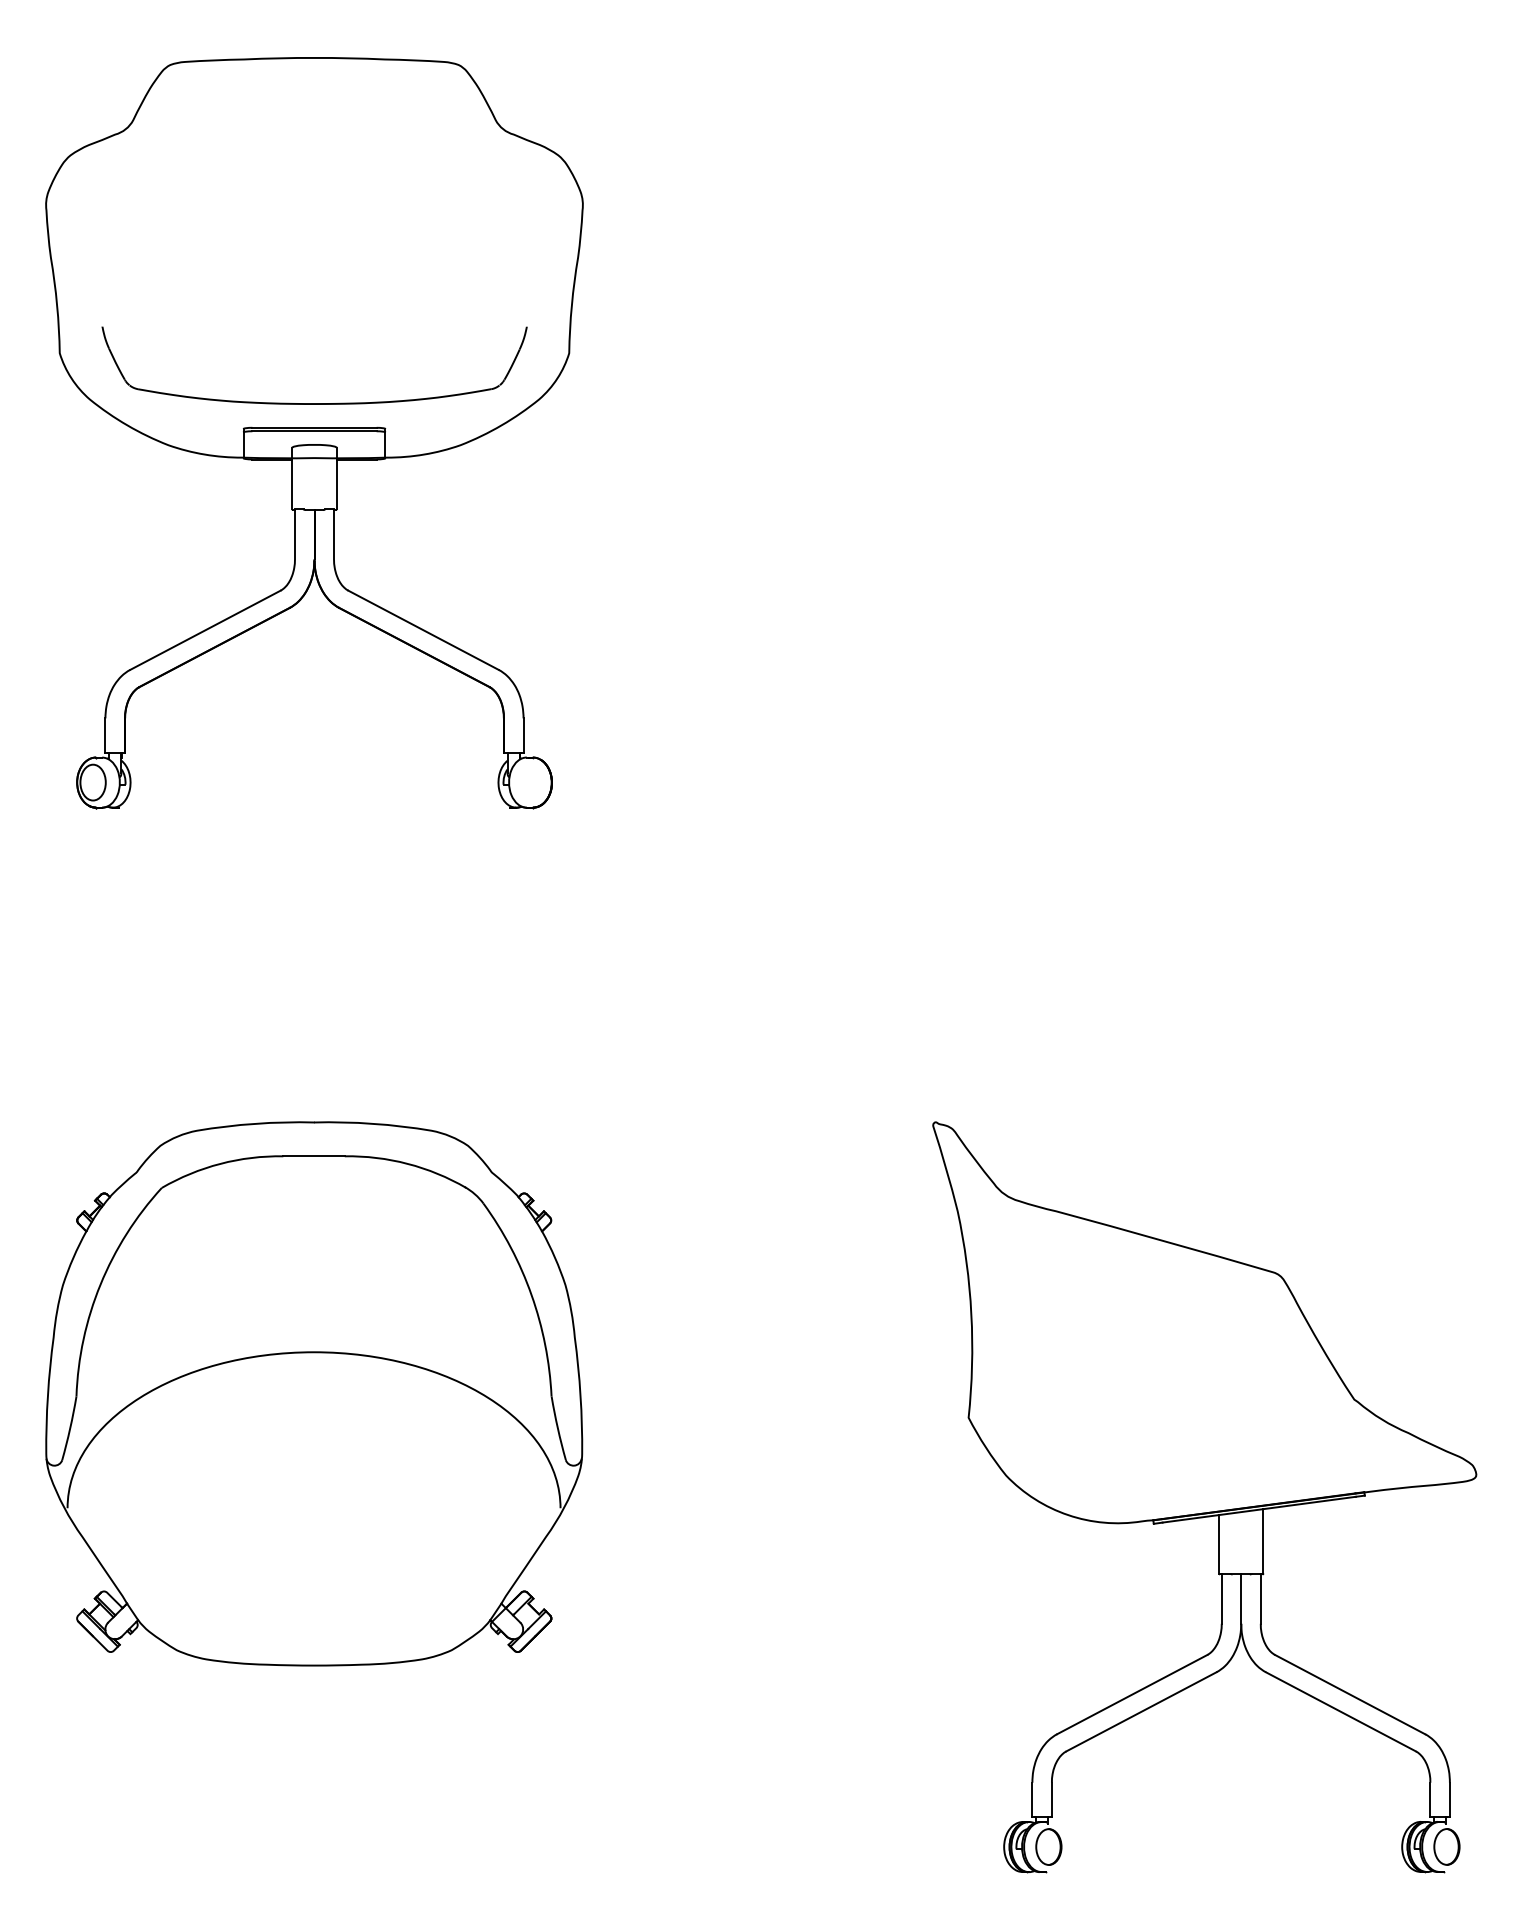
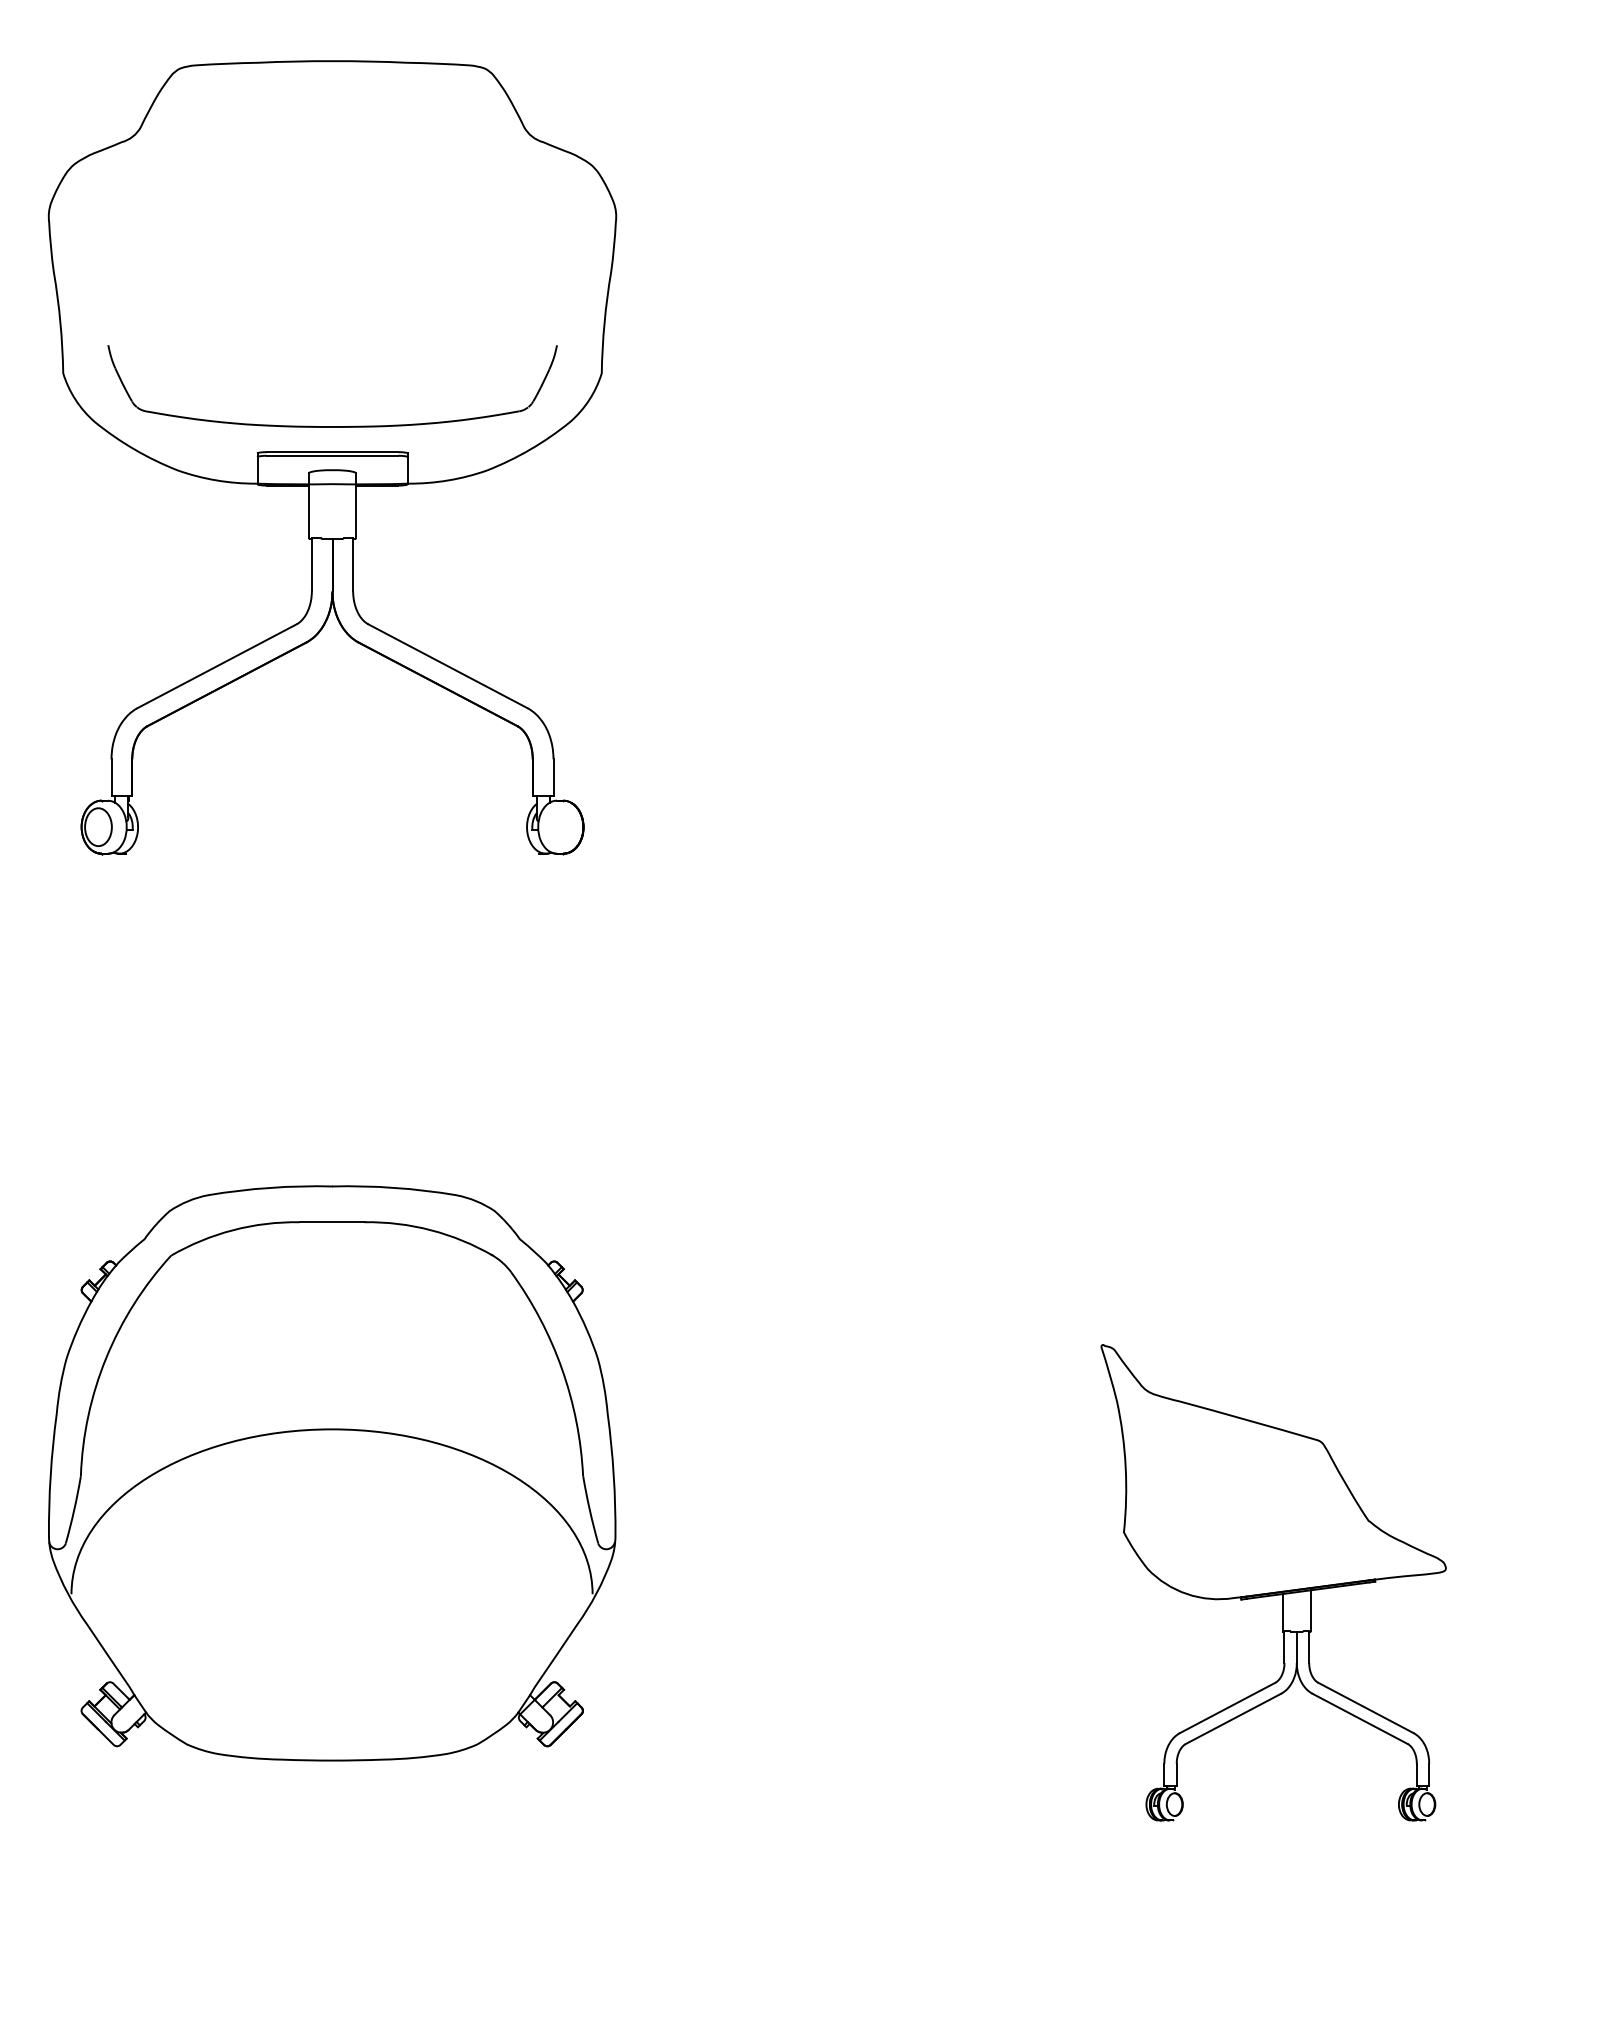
part: (1204, 1497) -> (1273, 1582), size x0.6

